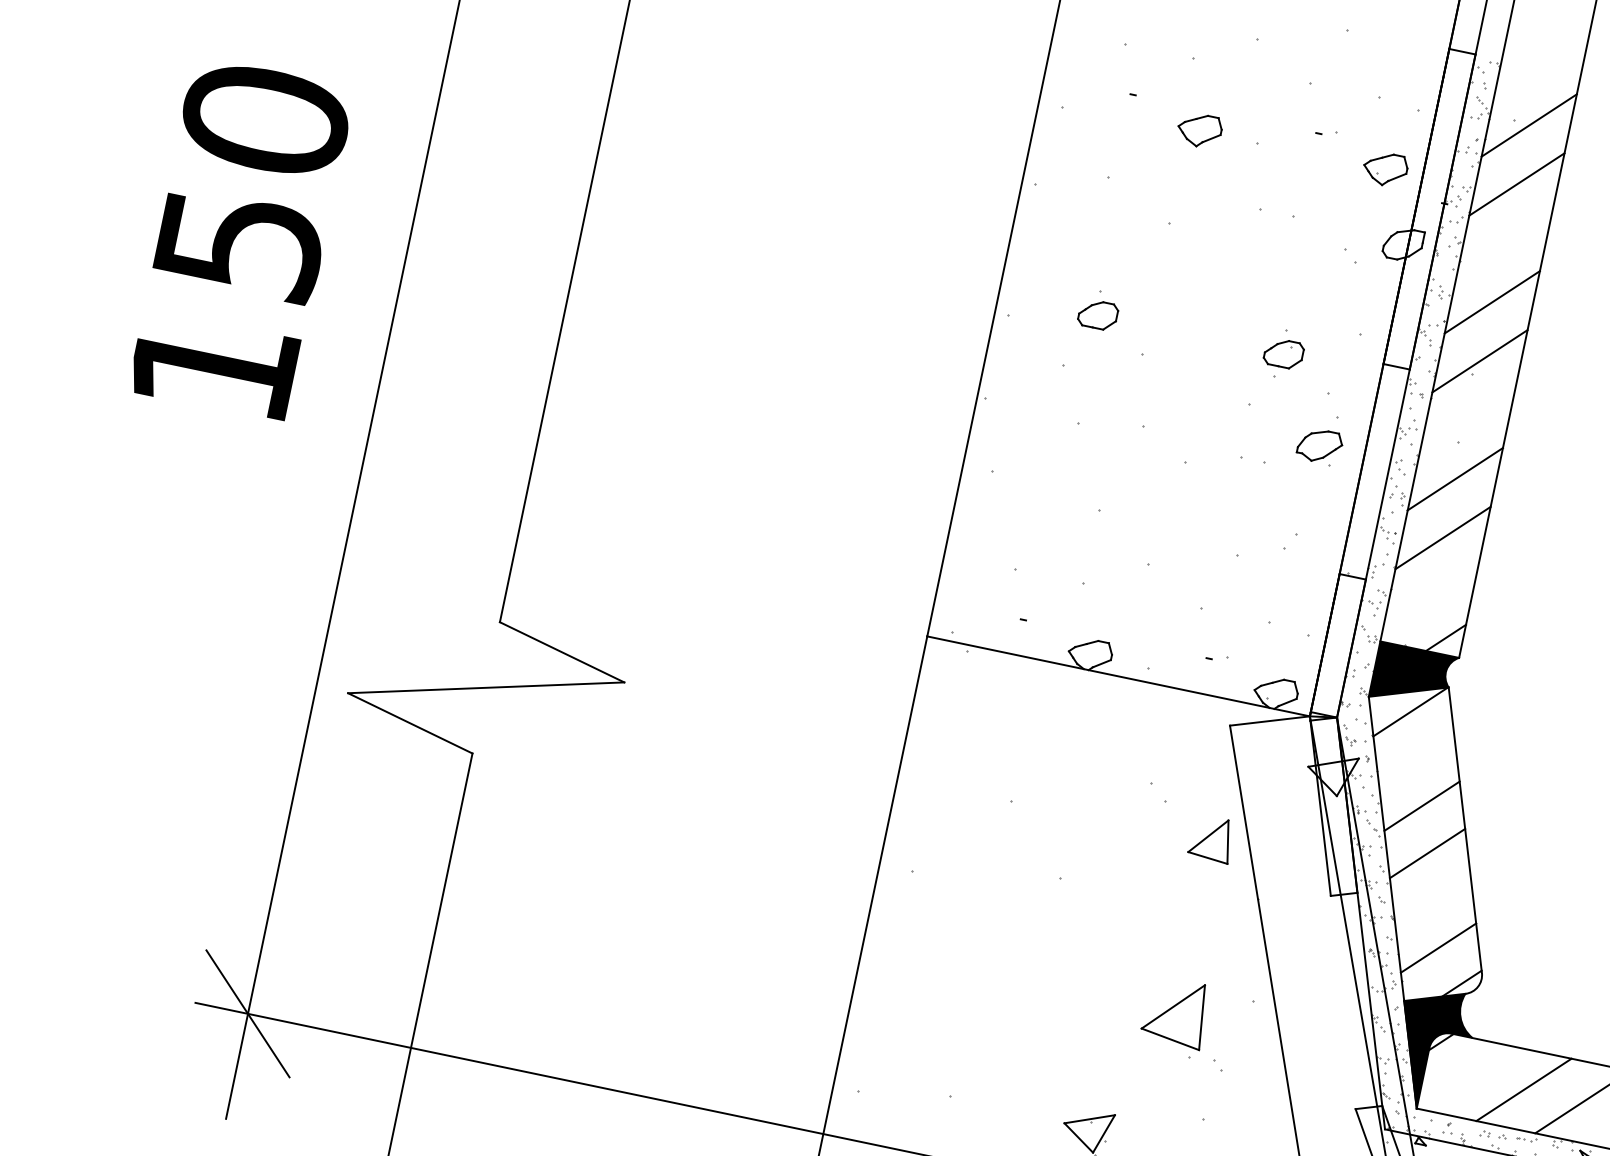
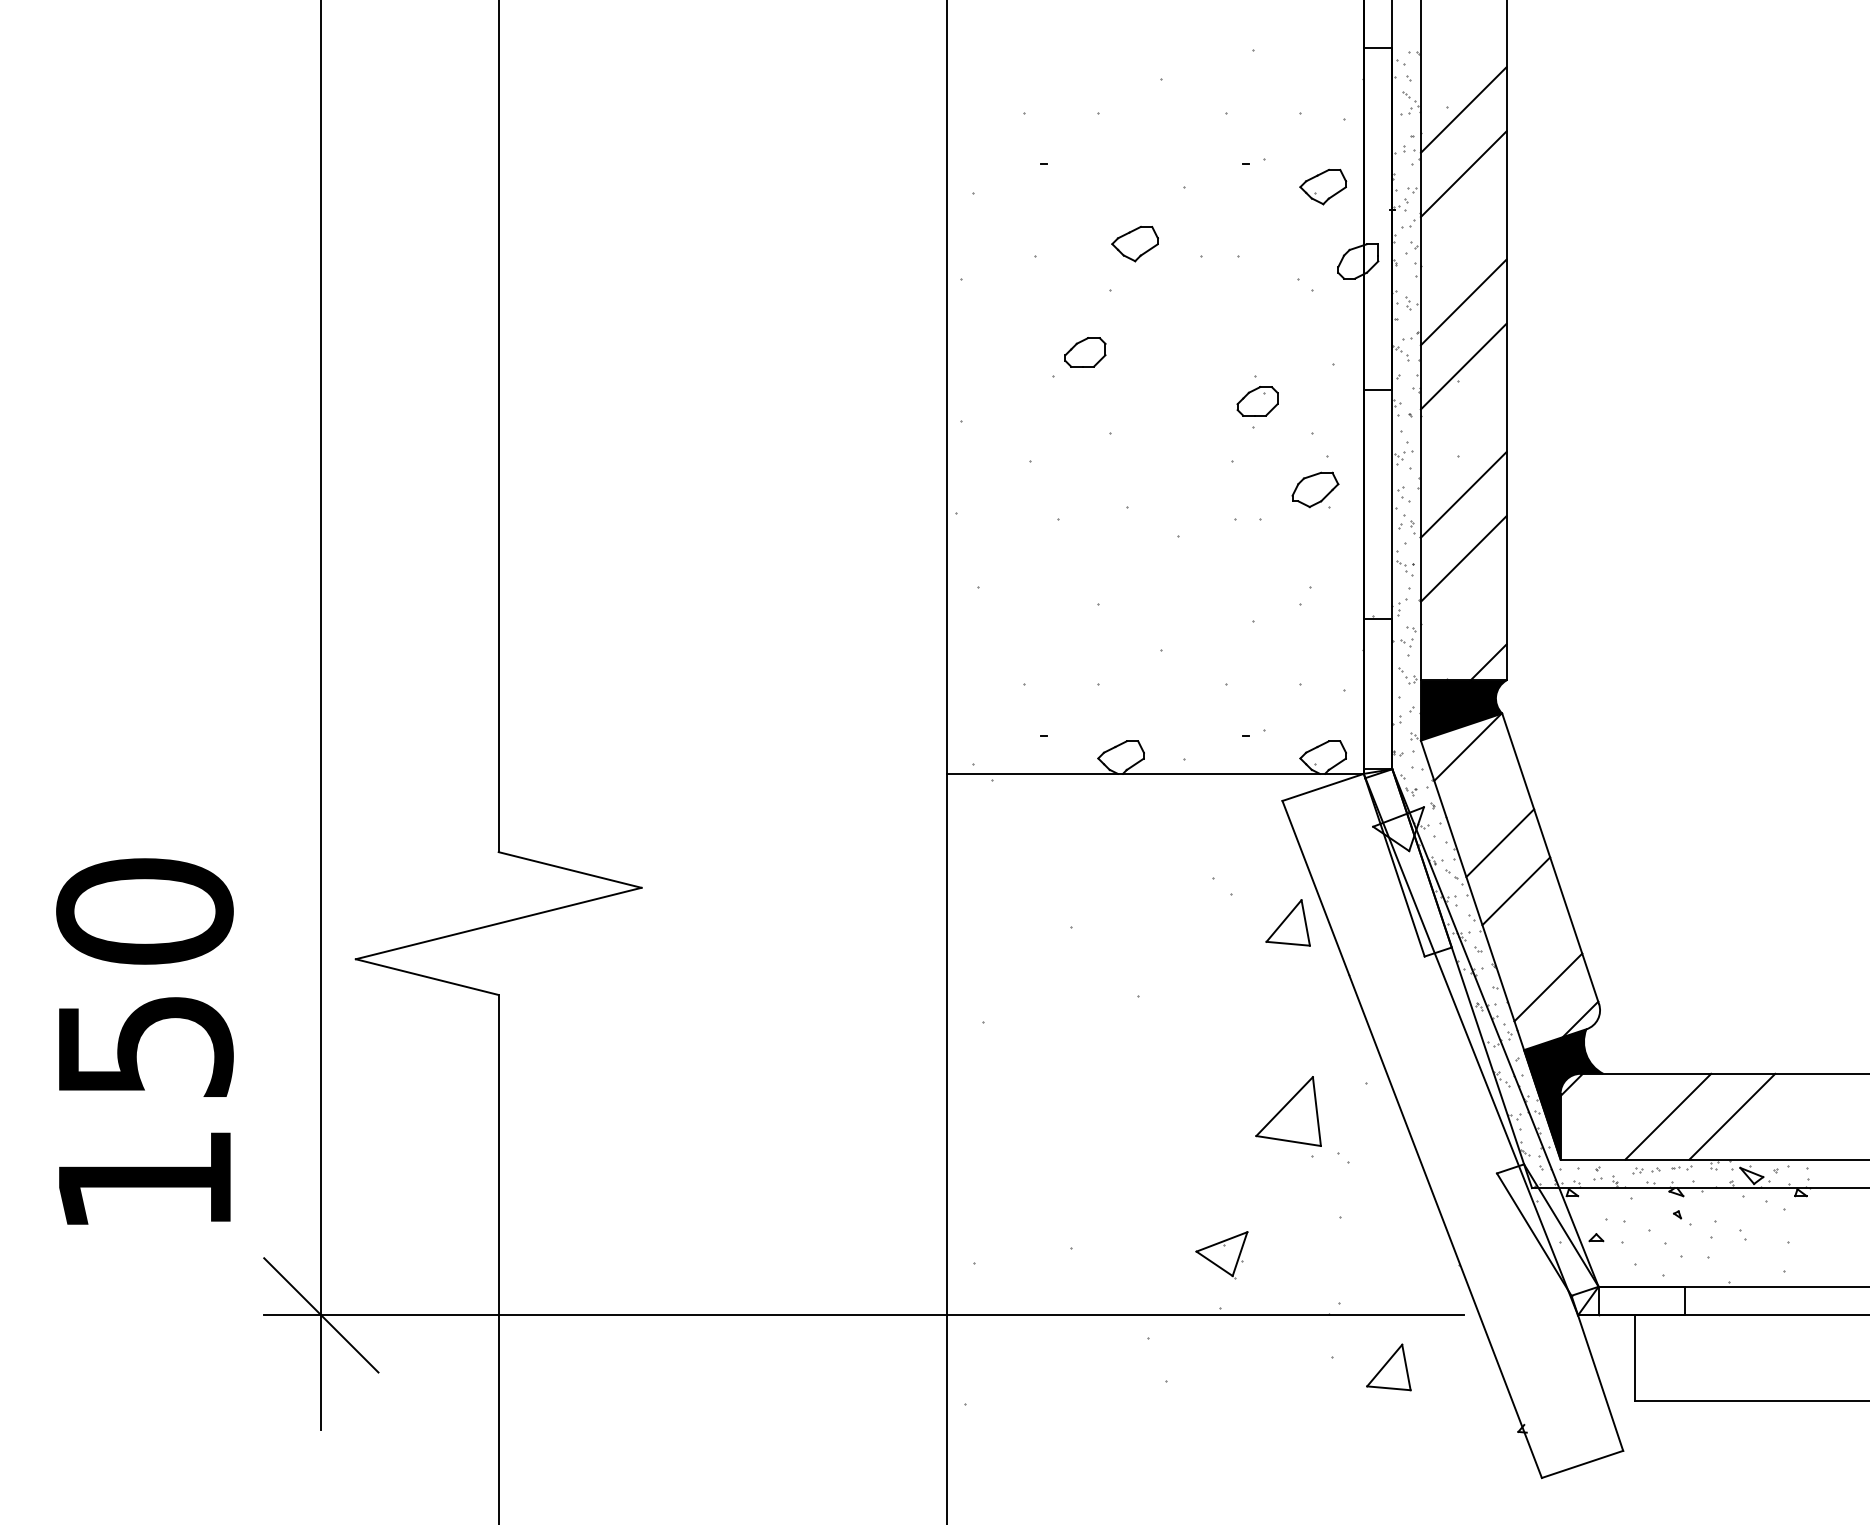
part: (1198, 130) -> (1134, 244), moved
text: (240, 239) -> (144, 1041), moved
part: (1098, 314) -> (1085, 352), moved

